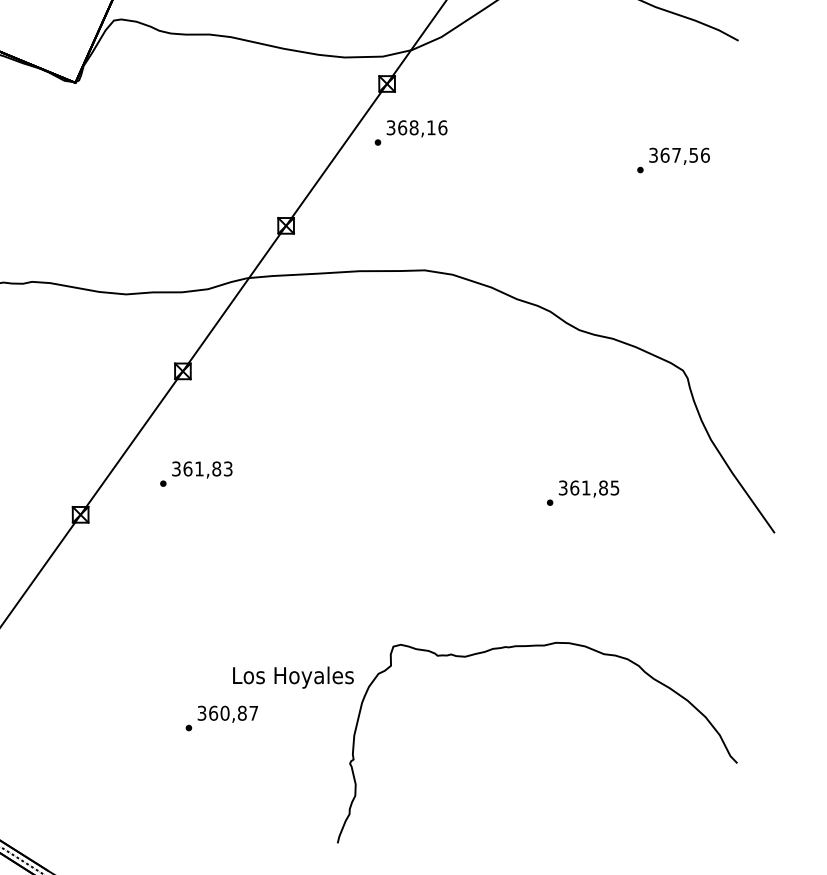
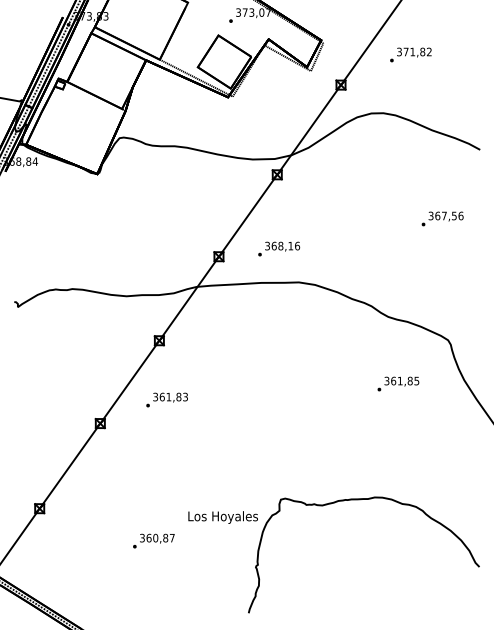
text: (411, 131) -> (279, 248), moved
text: (583, 492) -> (398, 383), moved
text: (221, 717) -> (153, 540), moved

